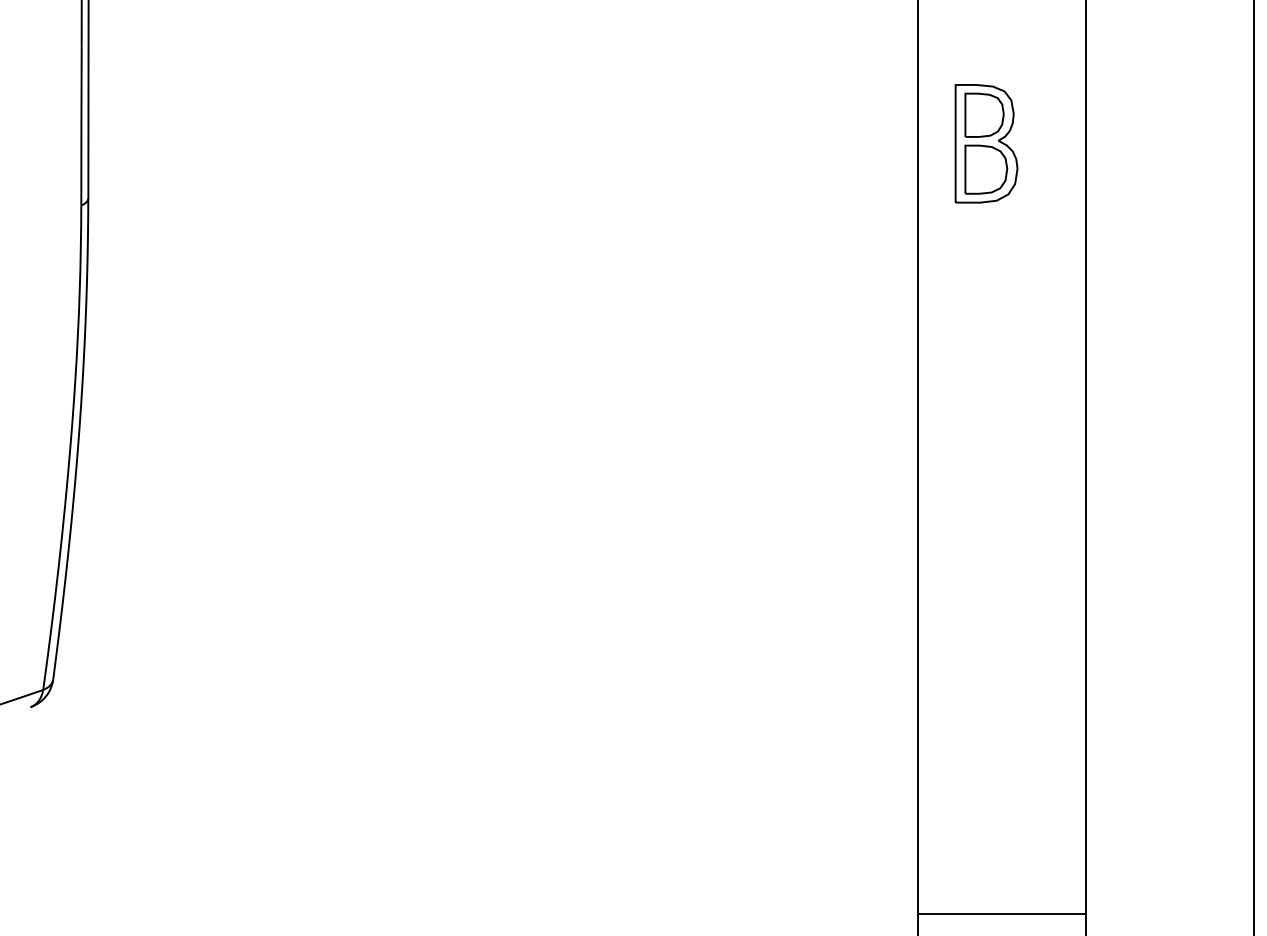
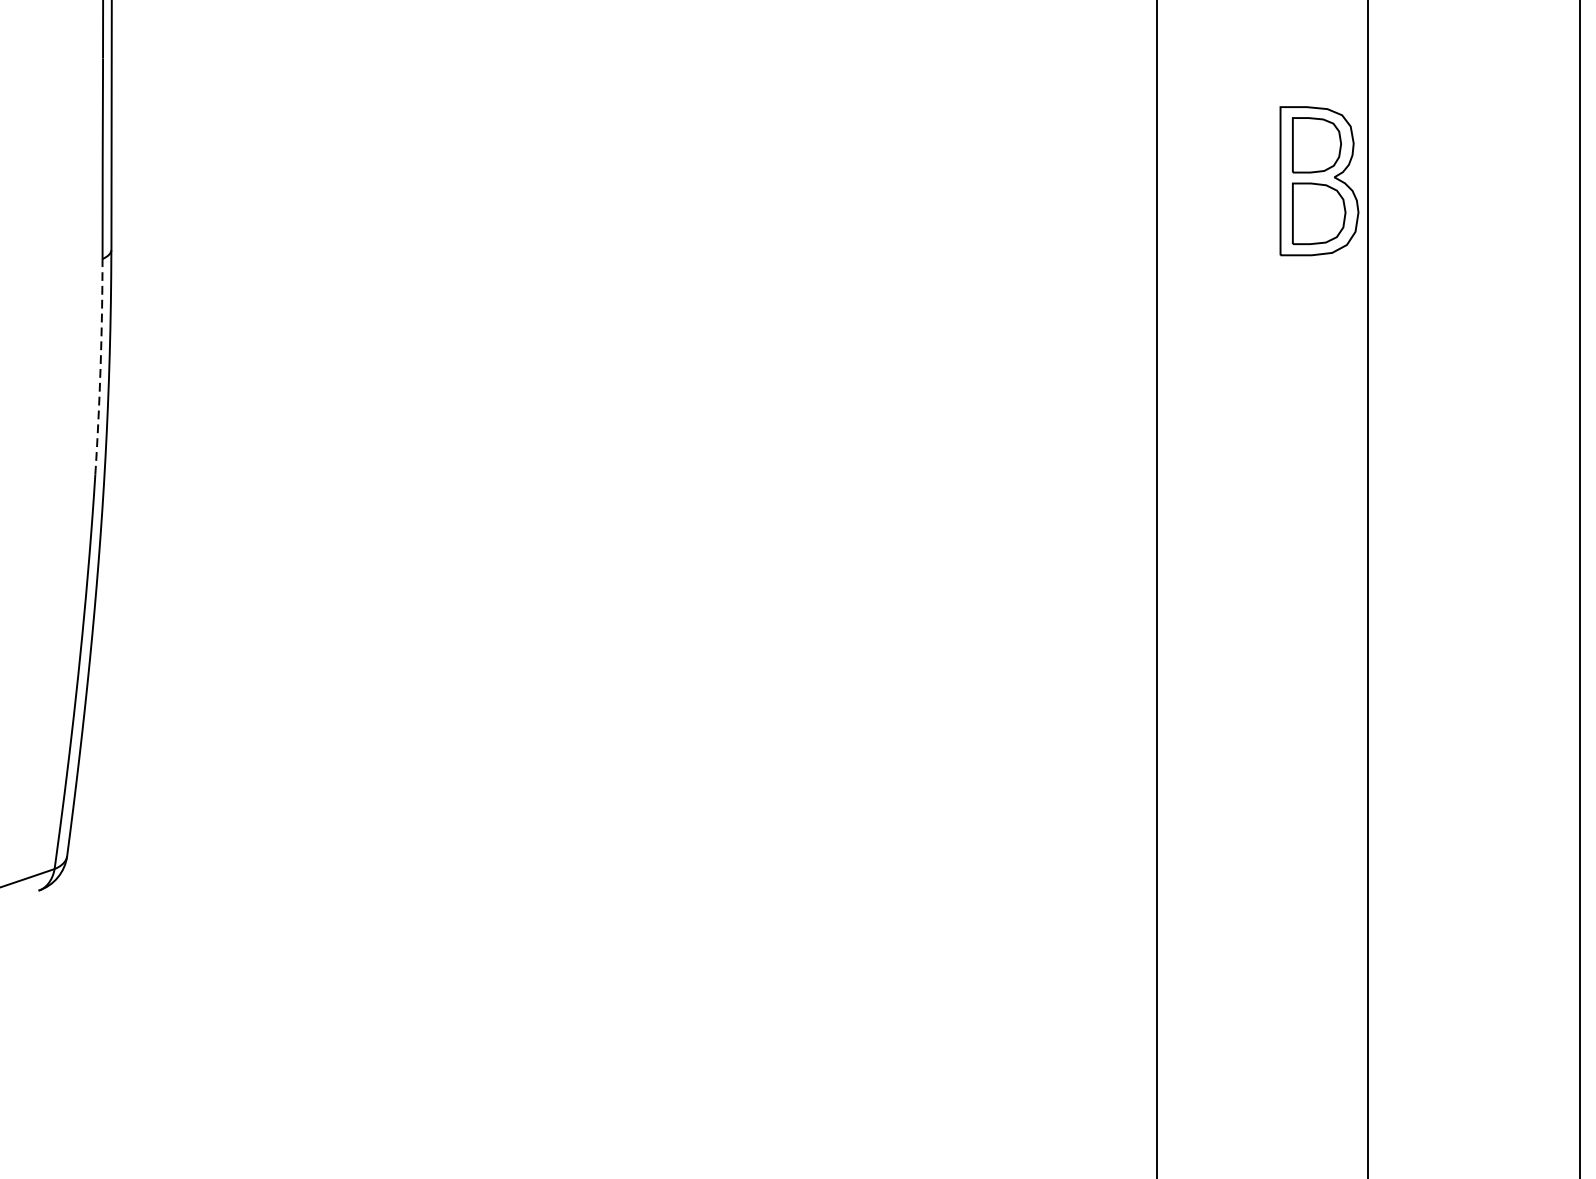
part: (986, 143) -> (1319, 180), moved
arc: (79, 291) -> (100, 367), solid -> dashed
line: (1002, 914) -> (1262, 1151), removed

